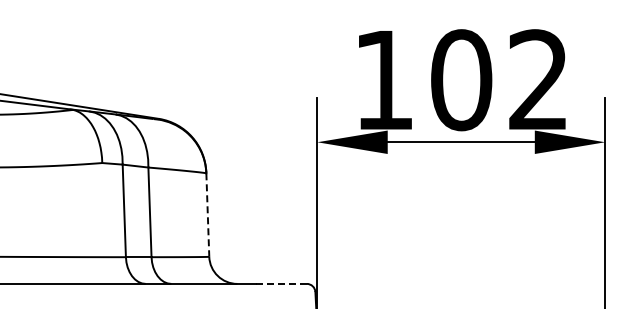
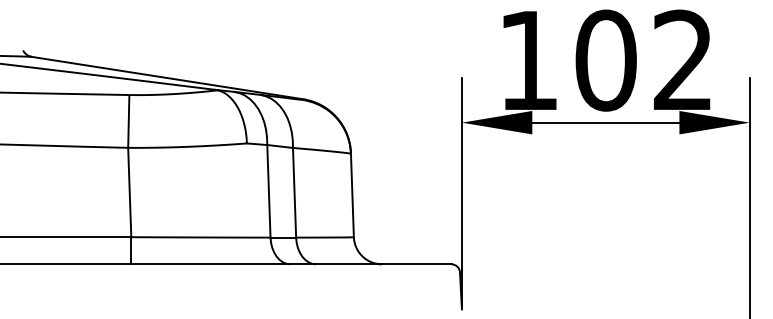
line: (207, 215) -> (352, 195), dashed -> solid
line: (281, 284) -> (426, 264), dashed -> solid

